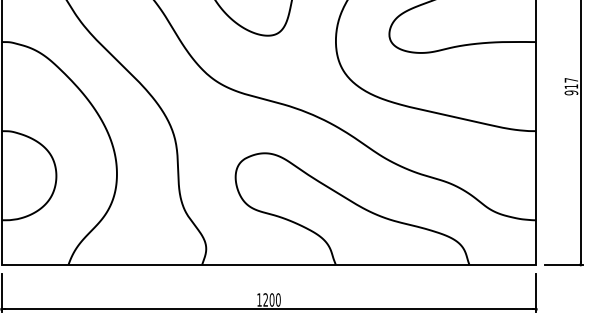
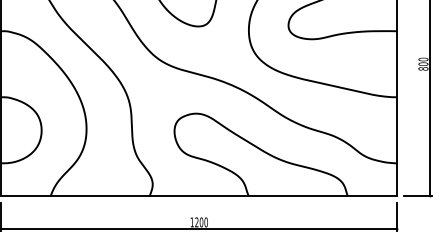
text: (571, 85) -> (423, 63), 917 -> 800

